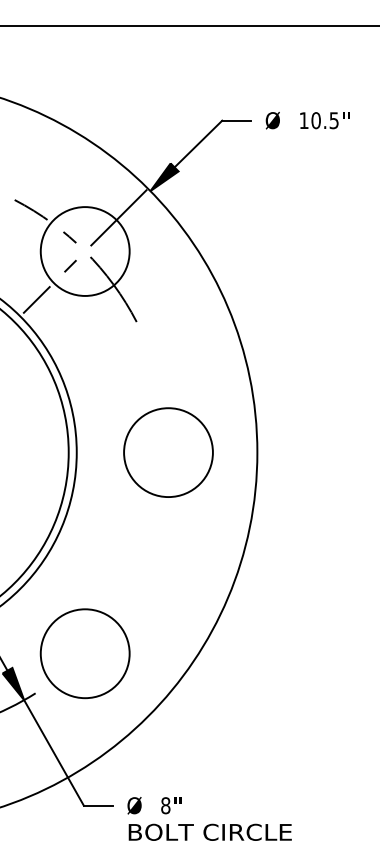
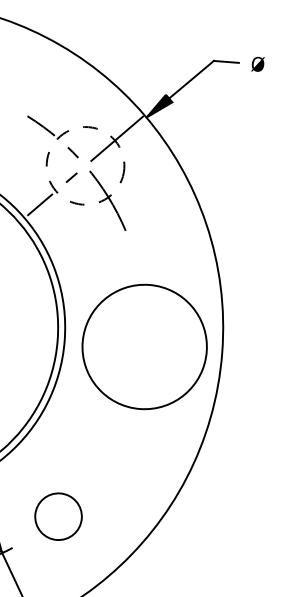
circle: (84, 251) -> (84, 165), solid -> dashed
circle: (168, 452) -> (144, 346), size x1.6
circle: (84, 653) -> (57, 516), size x0.6

